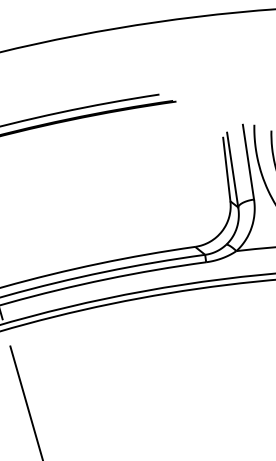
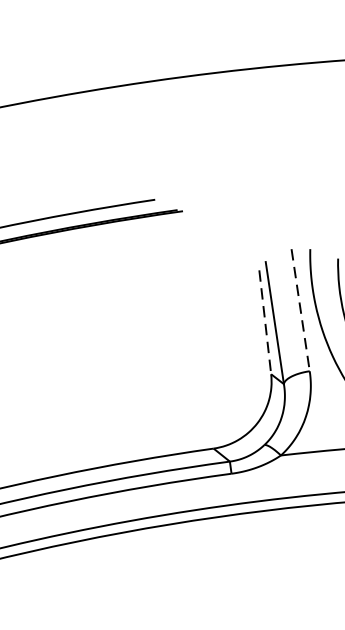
line: (248, 162) -> (300, 310), solid -> dashed
line: (226, 170) -> (264, 323), solid -> dashed

